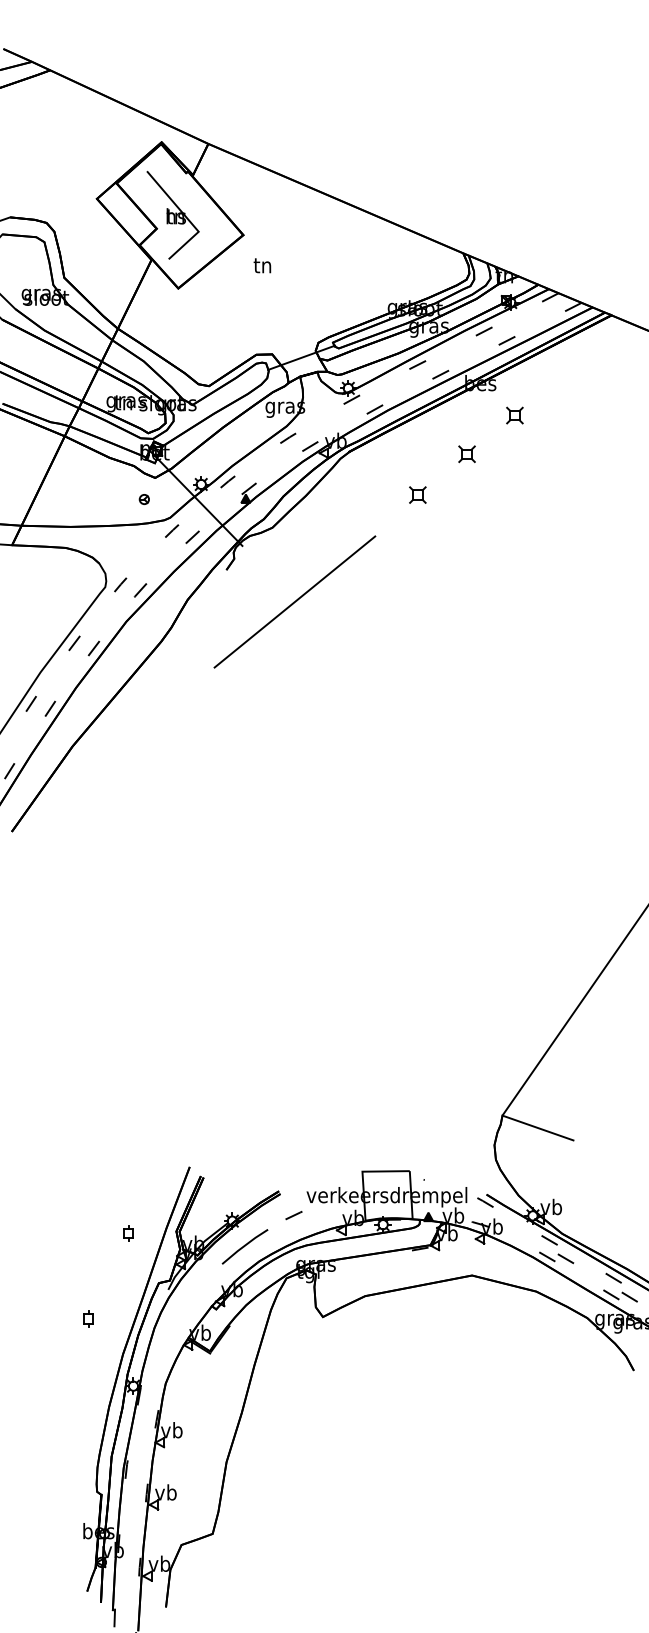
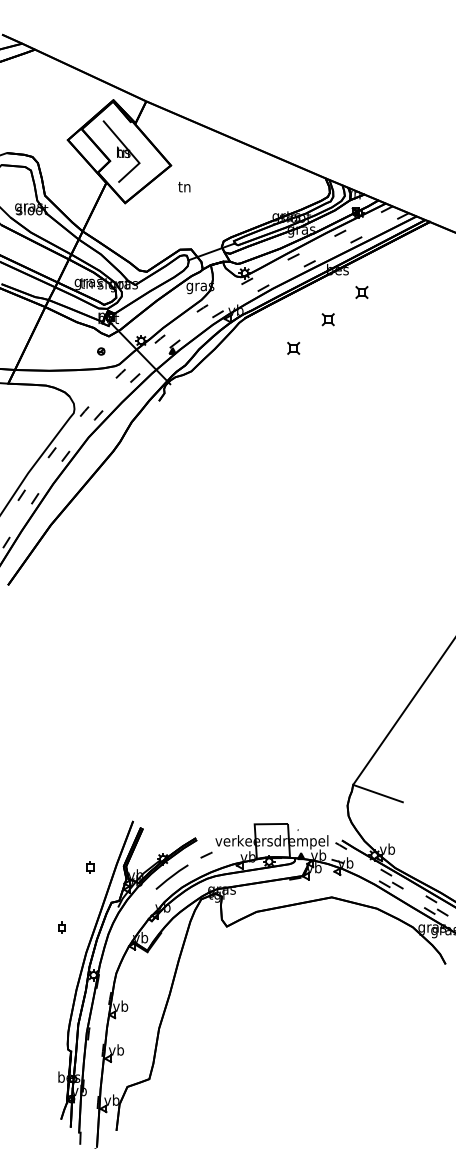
line: (294, 601) -> (206, 423), removed

